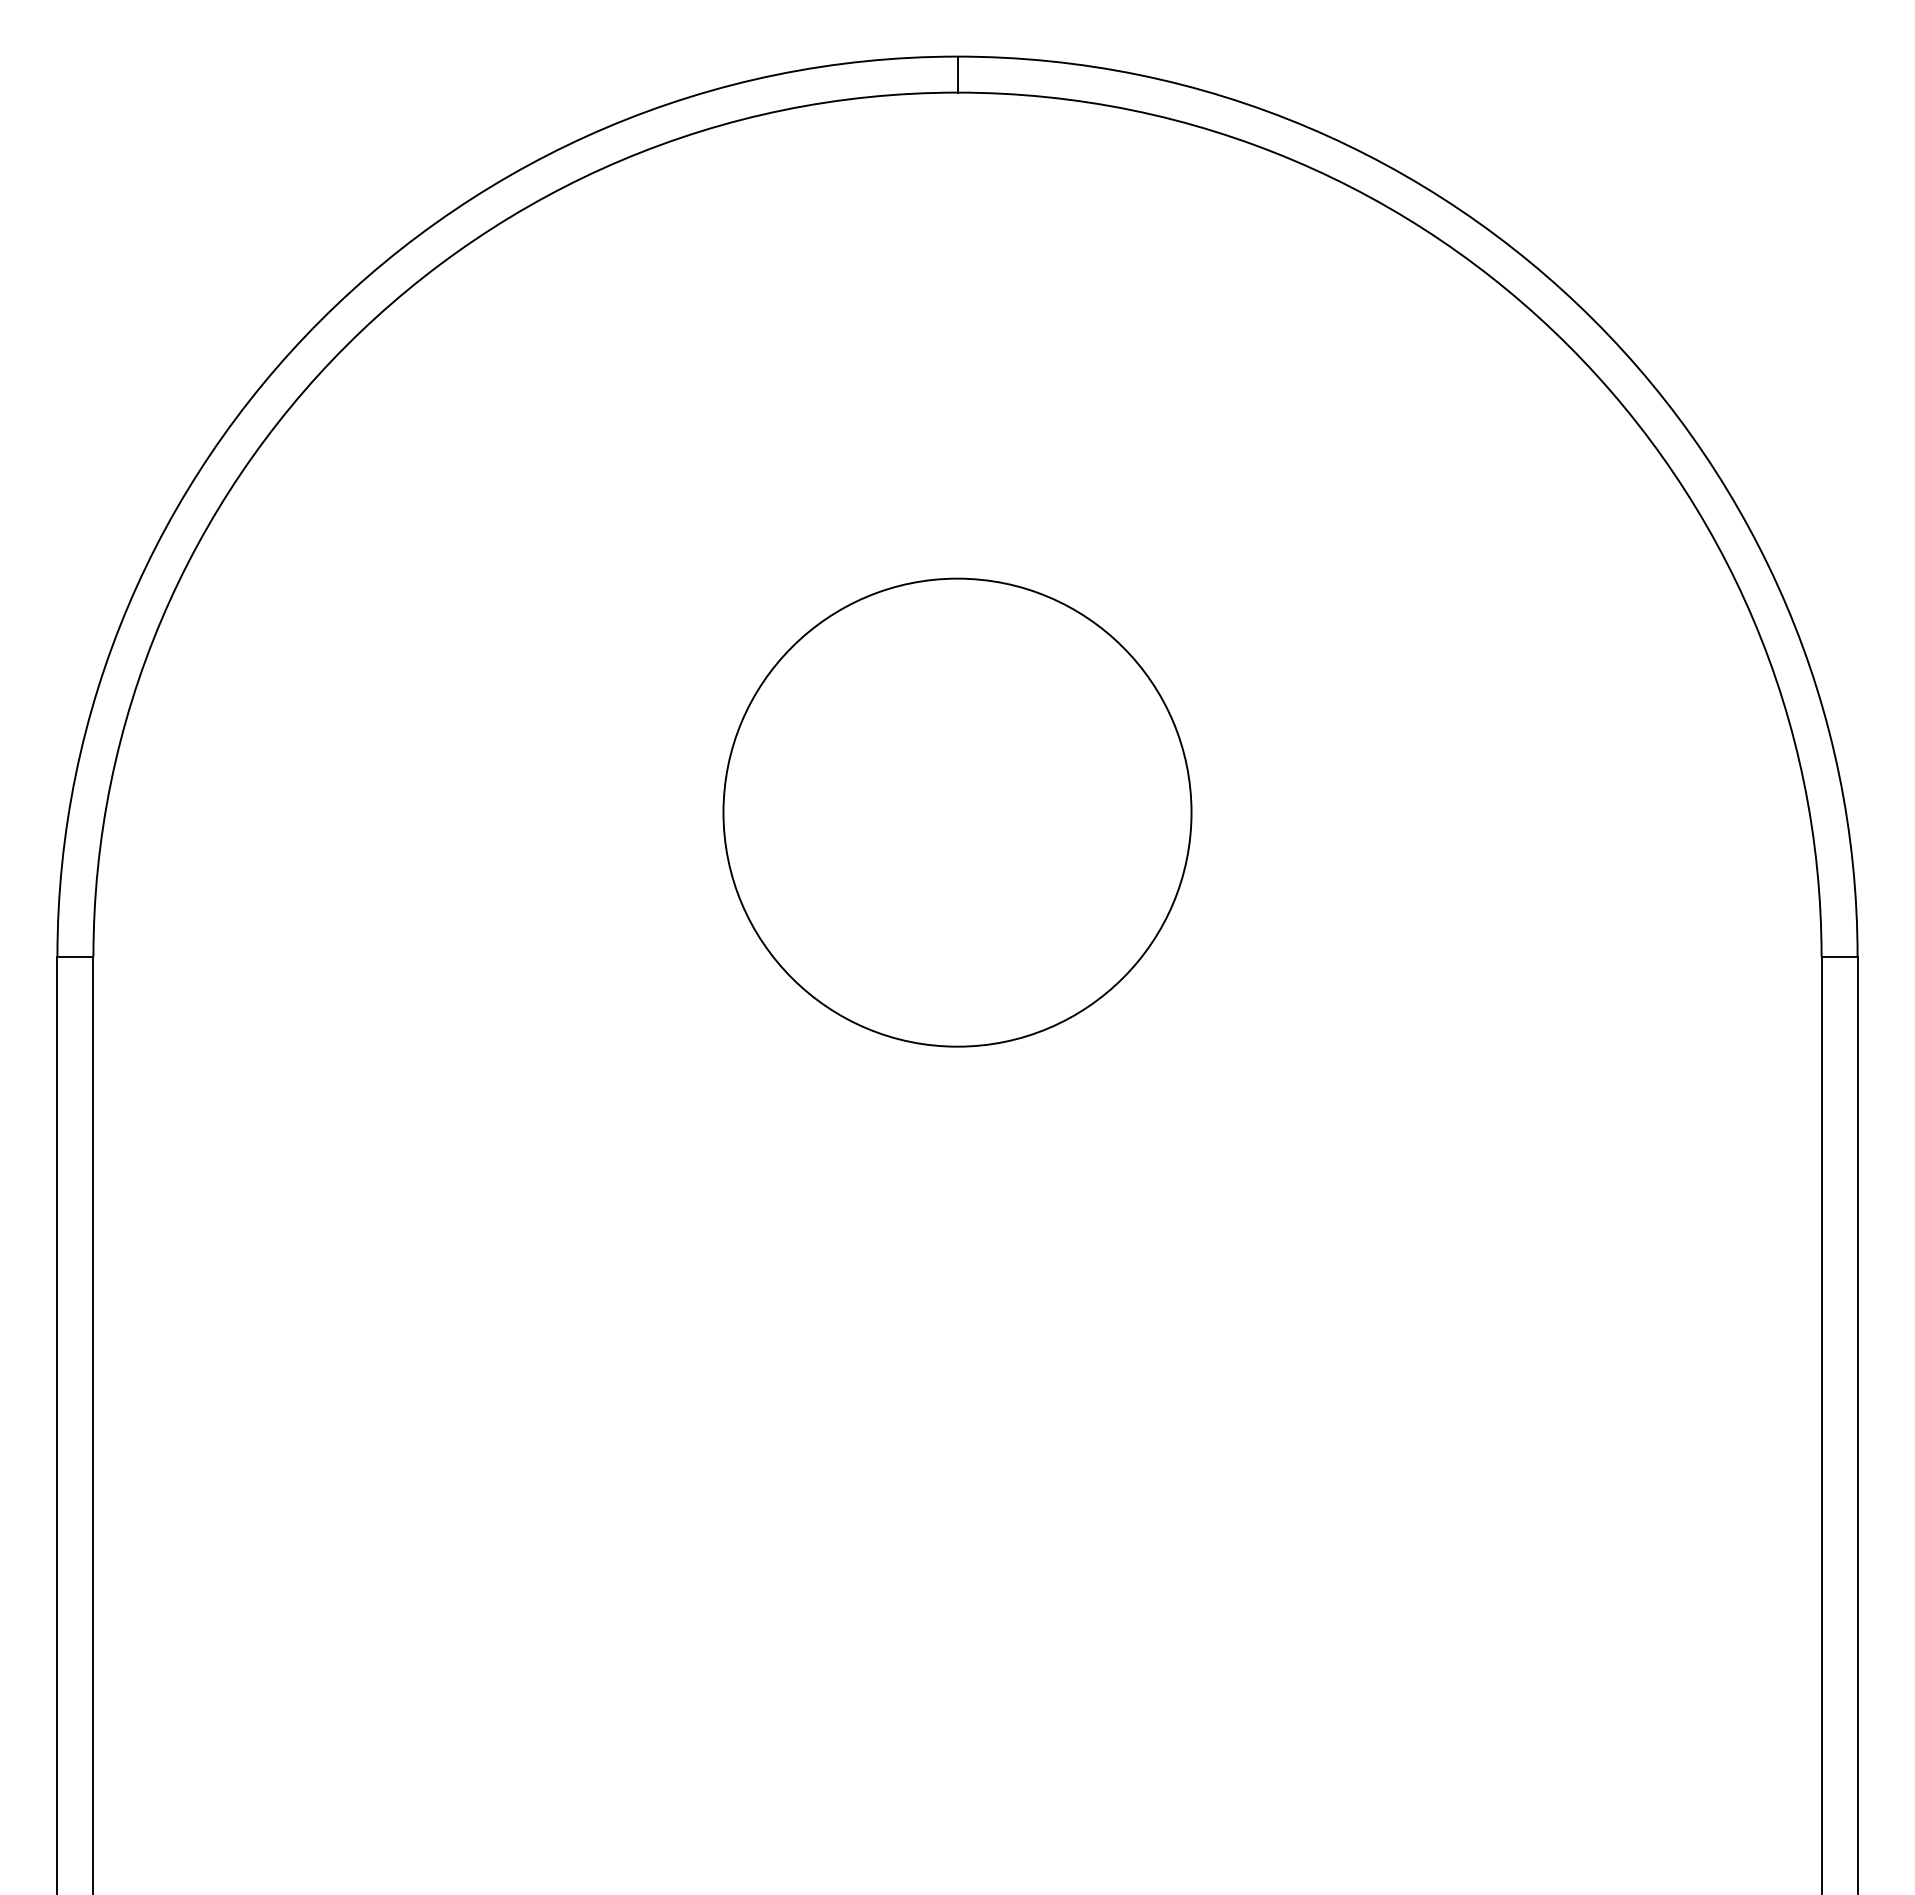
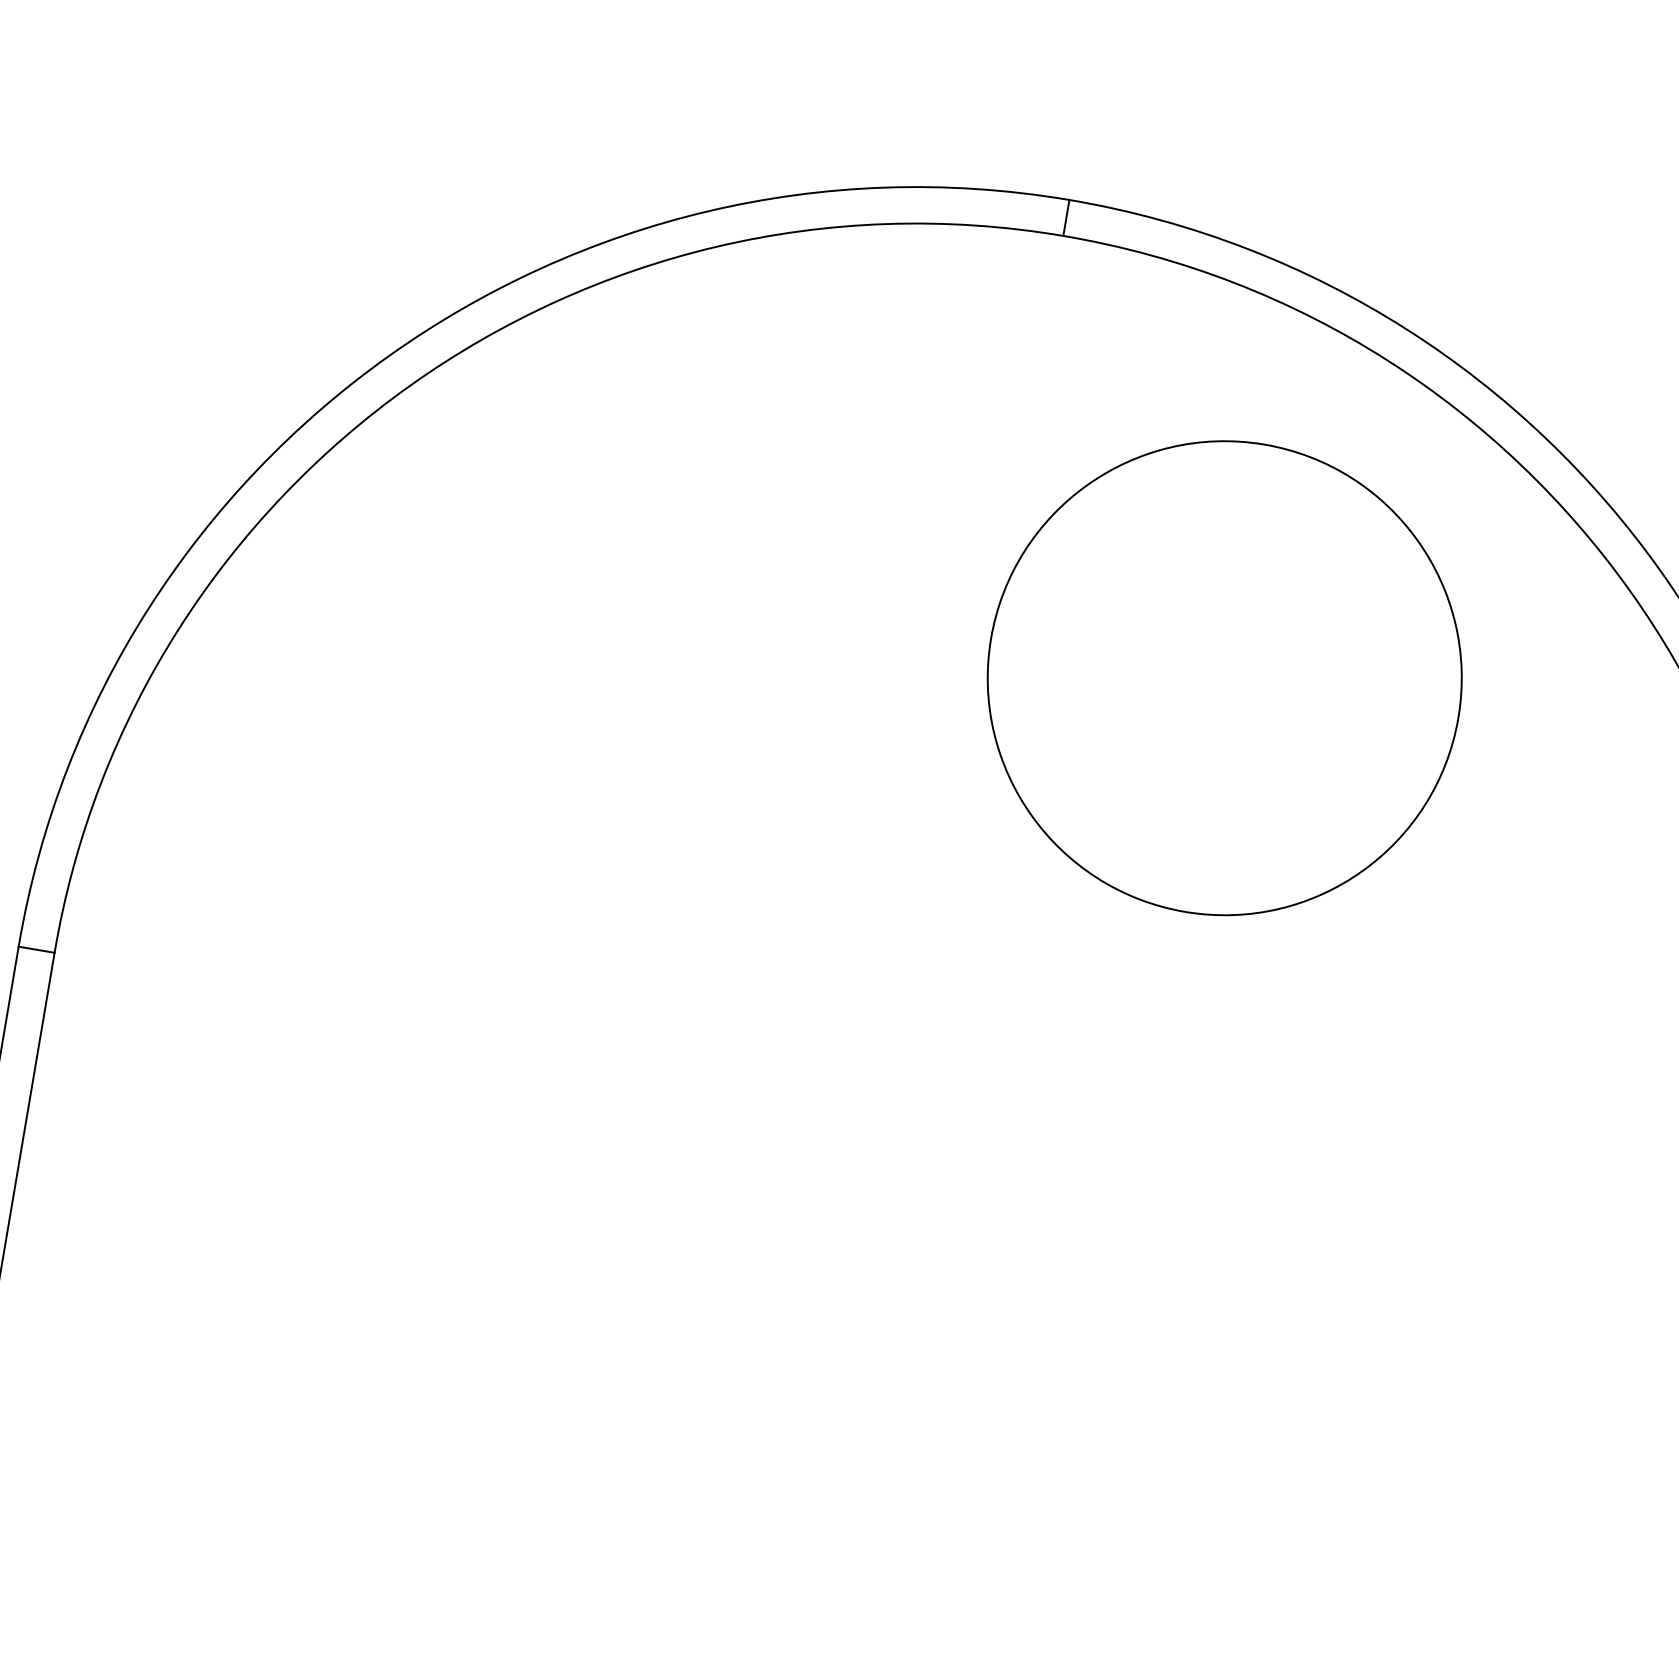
circle: (957, 812) -> (1224, 678), moved

